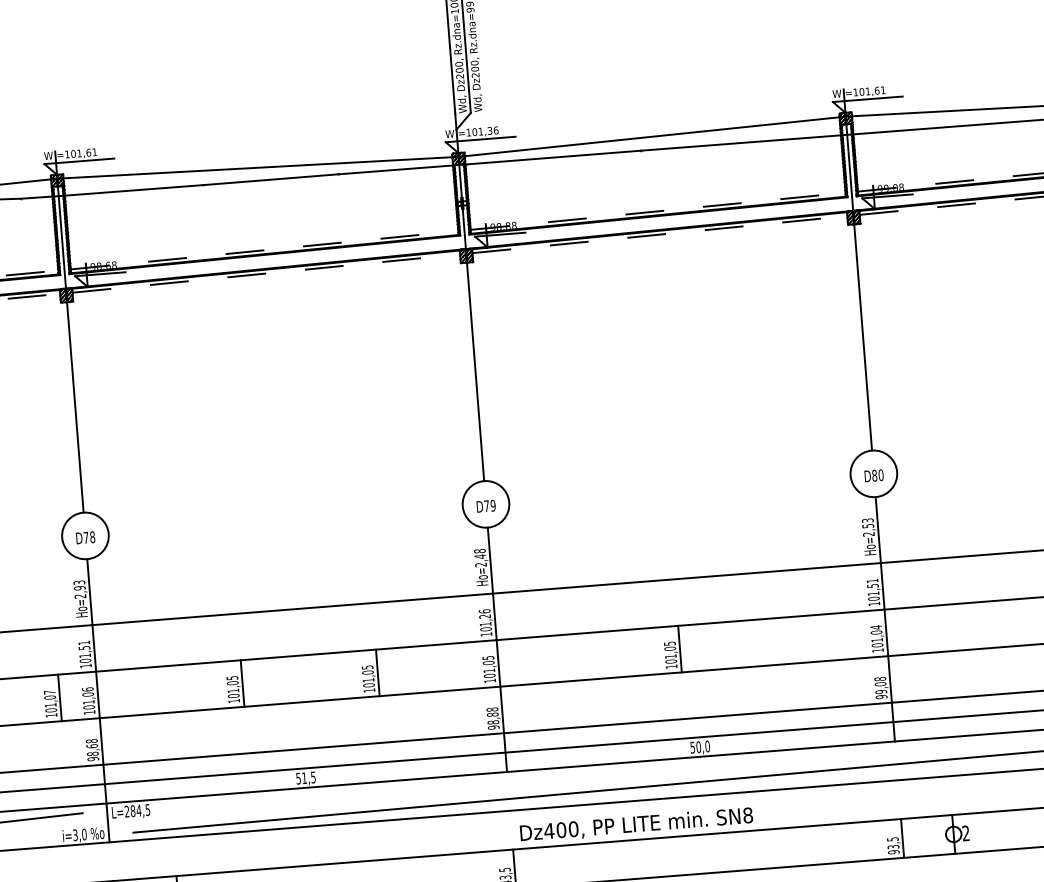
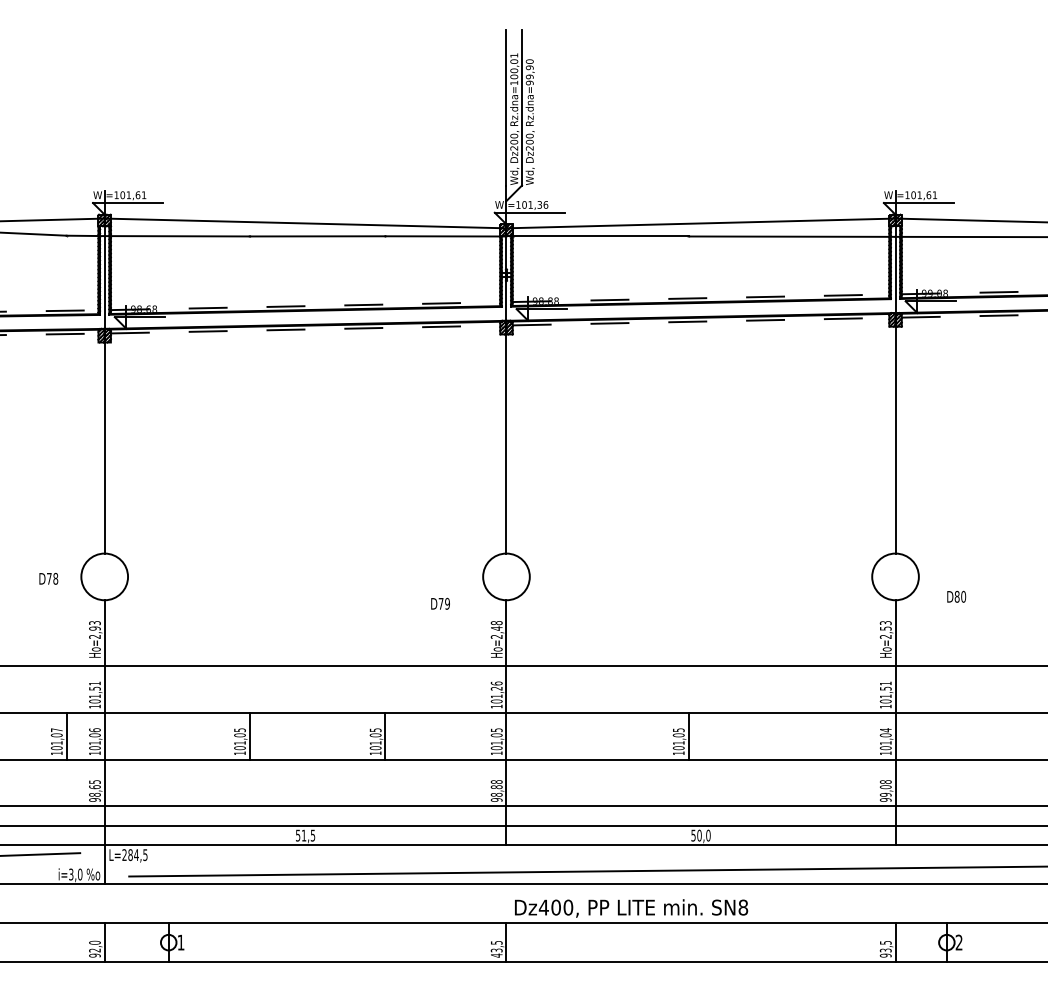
text: (873, 475) -> (956, 596), moved
text: (486, 505) -> (440, 603), moved
text: (85, 537) -> (48, 578), moved
text: (91, 740) -> (94, 781), 98,68 -> 98,65

